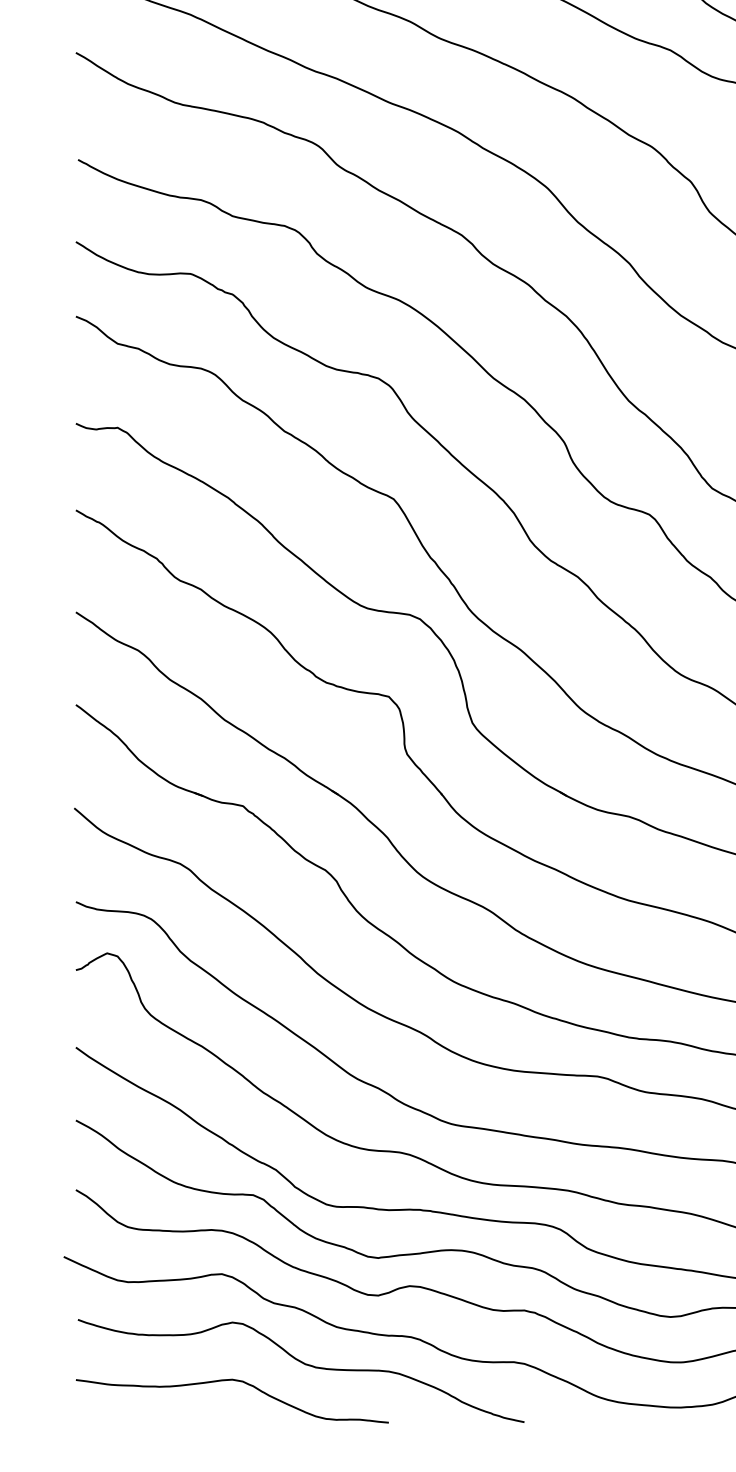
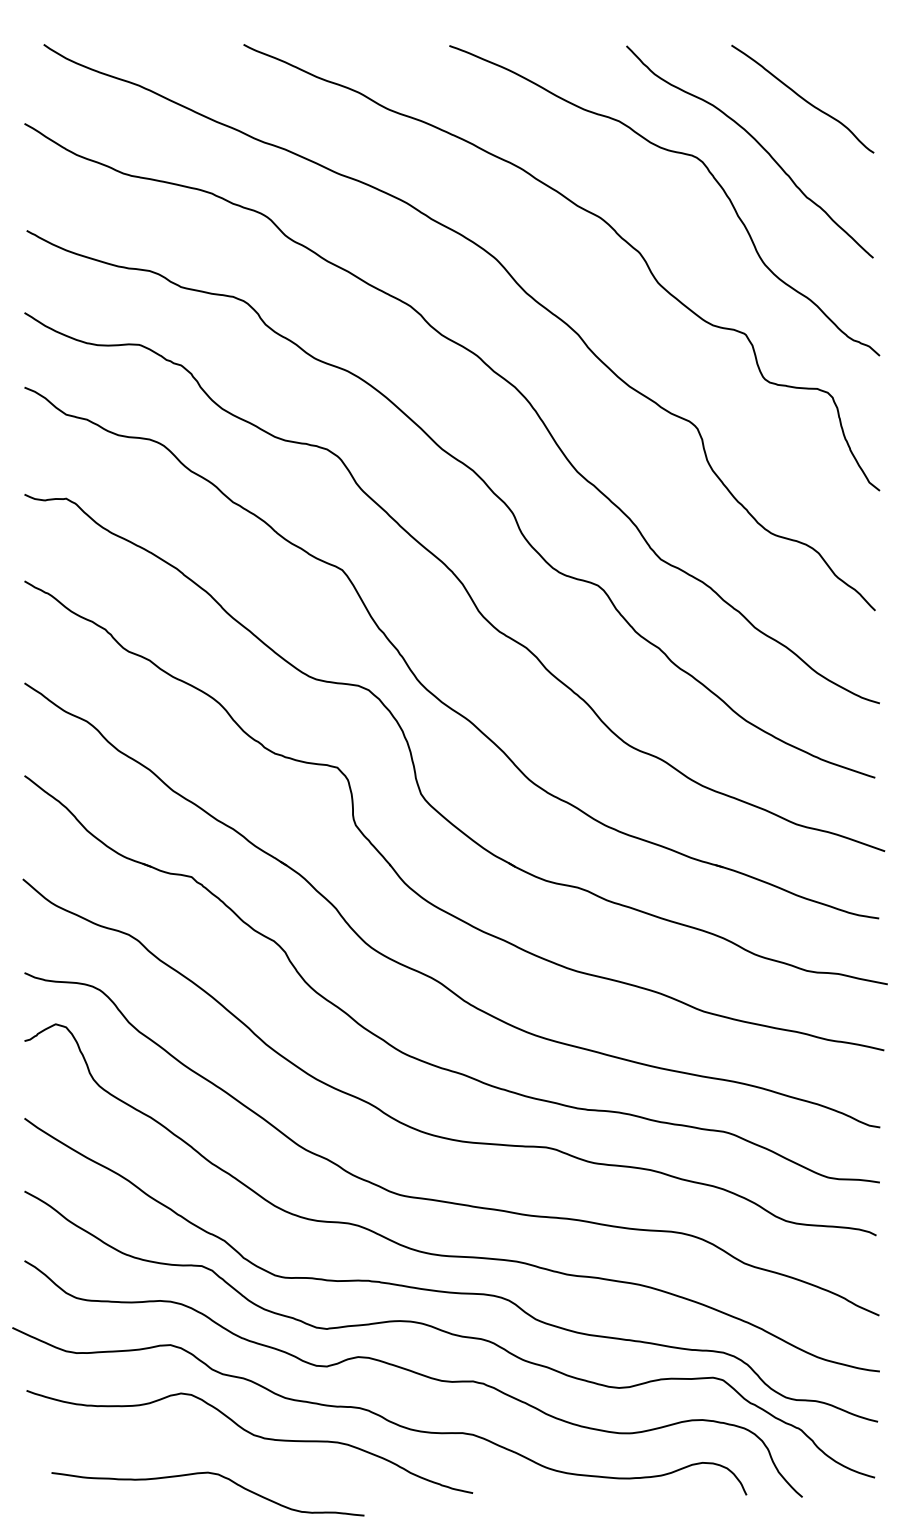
curve: (235, 1381) -> (211, 1474), moved

